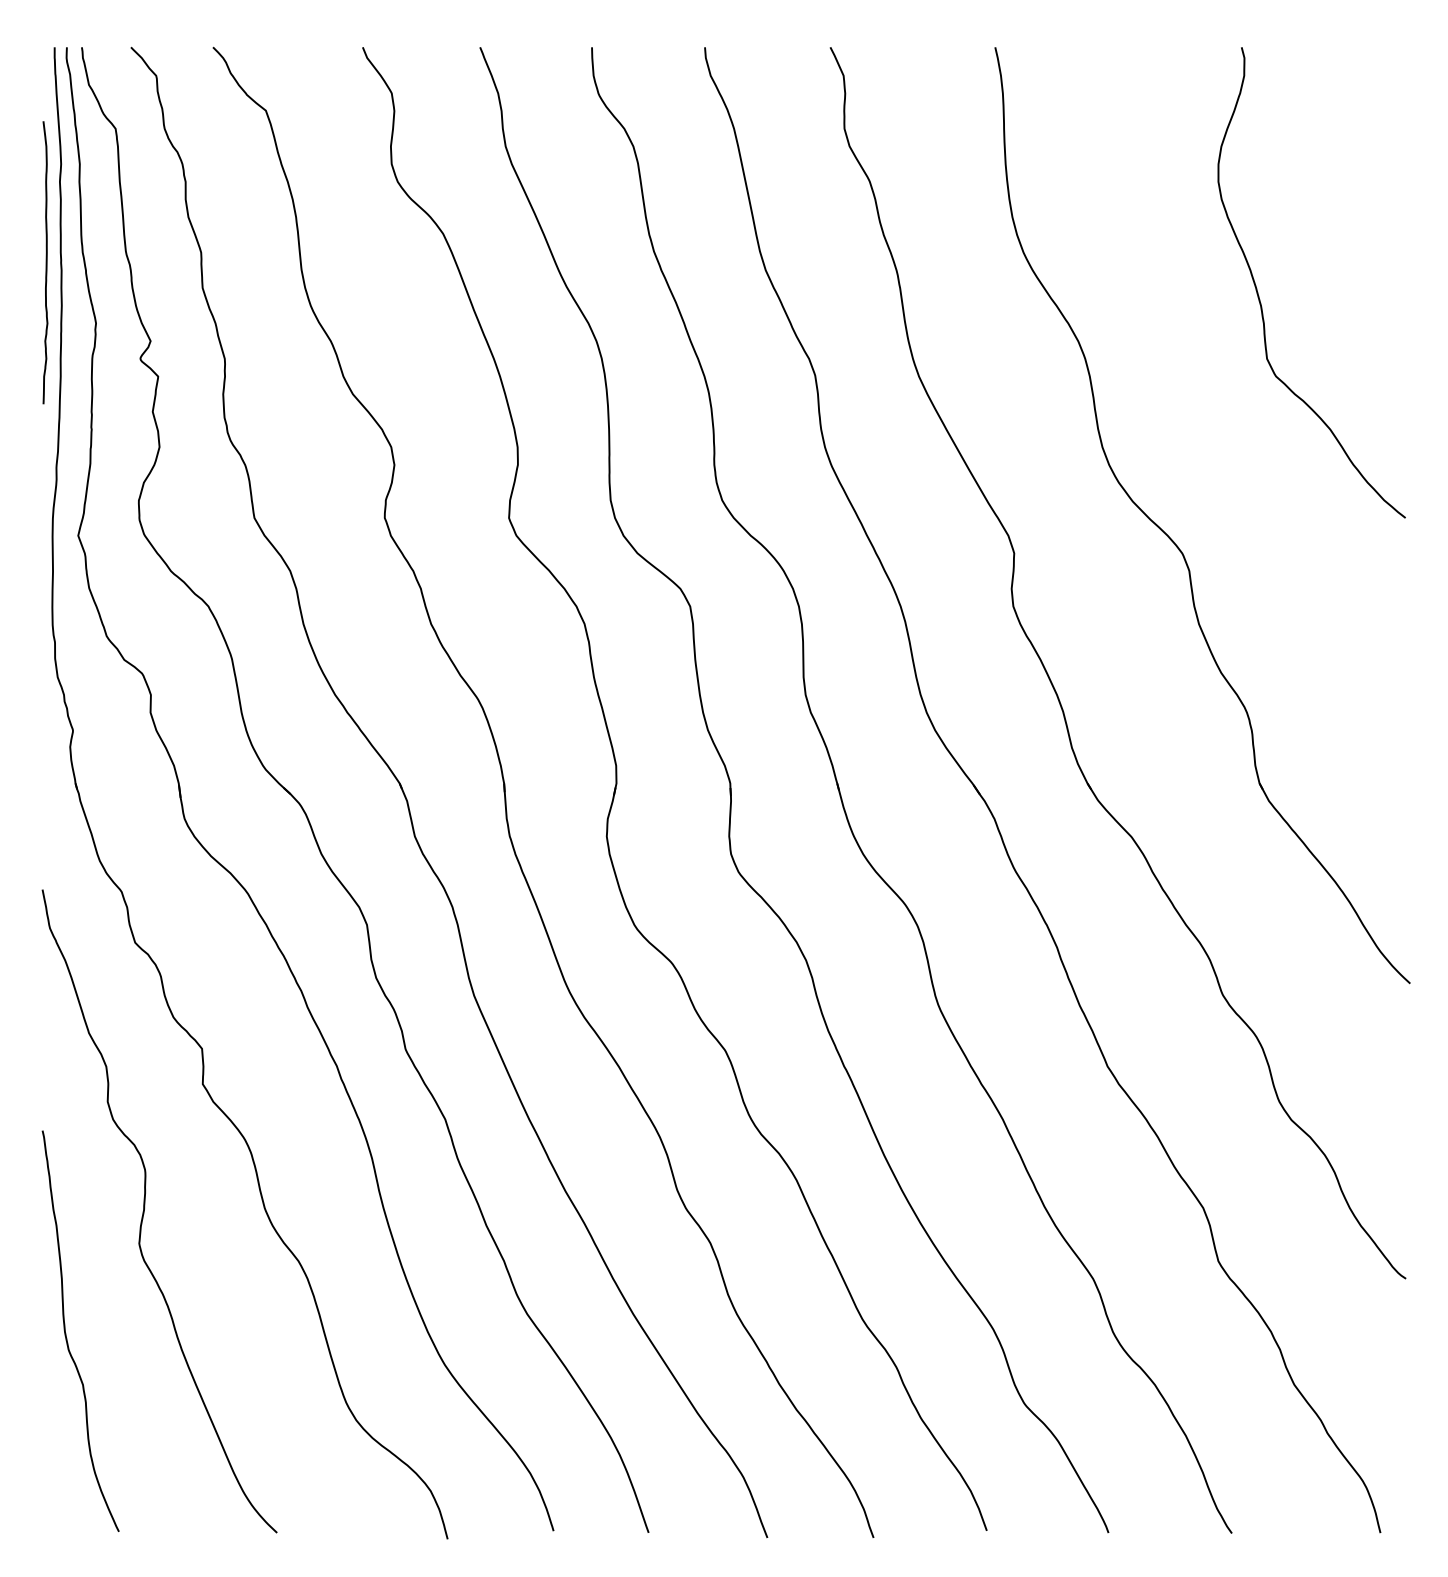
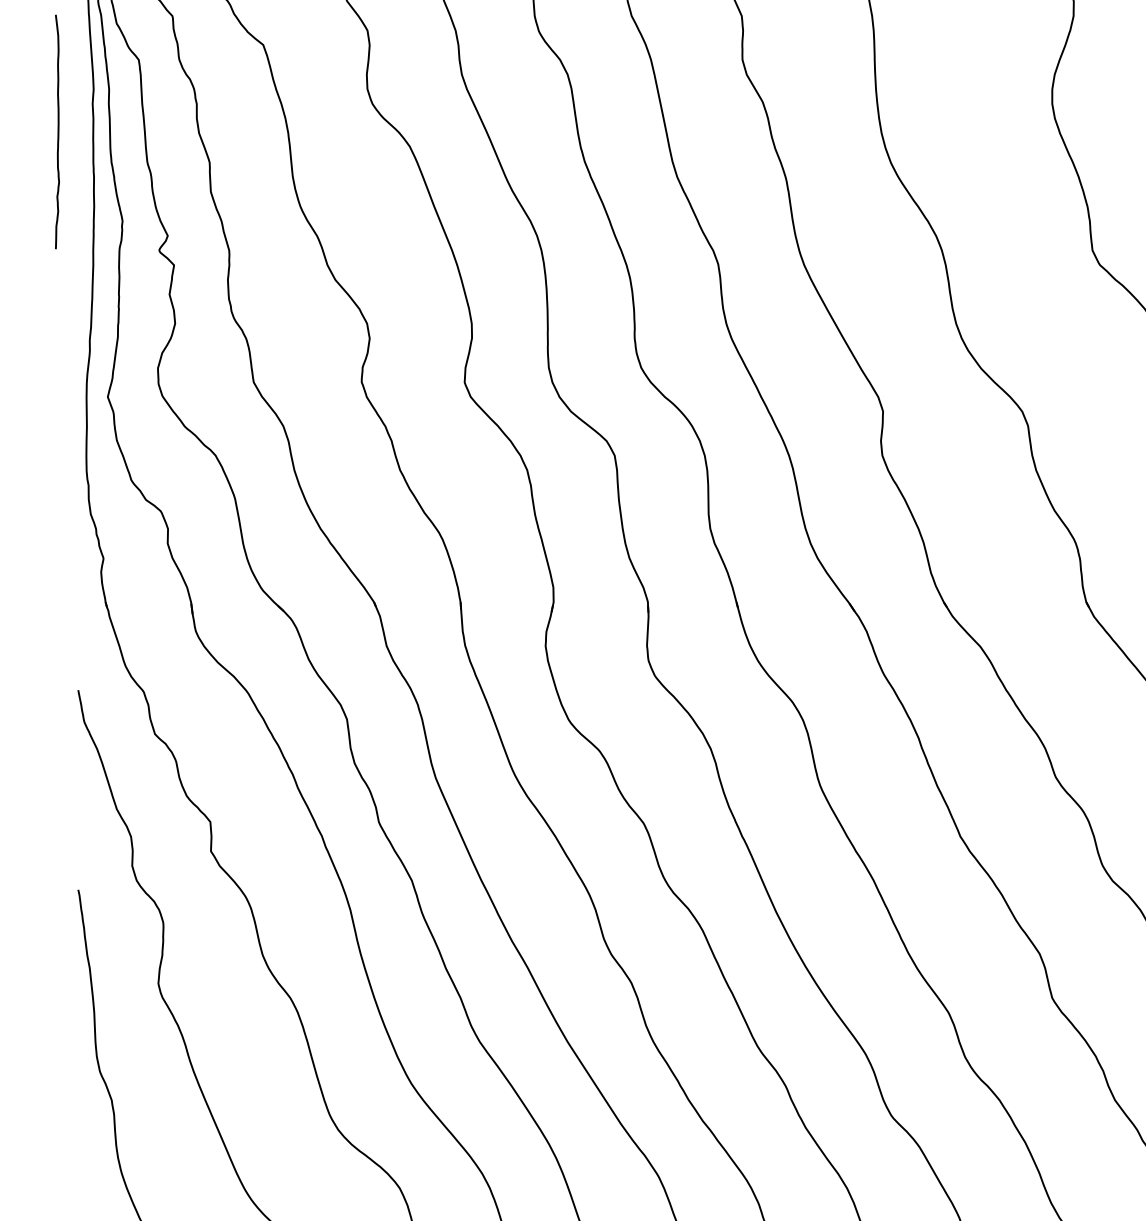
curve: (45, 262) -> (57, 131), moved

